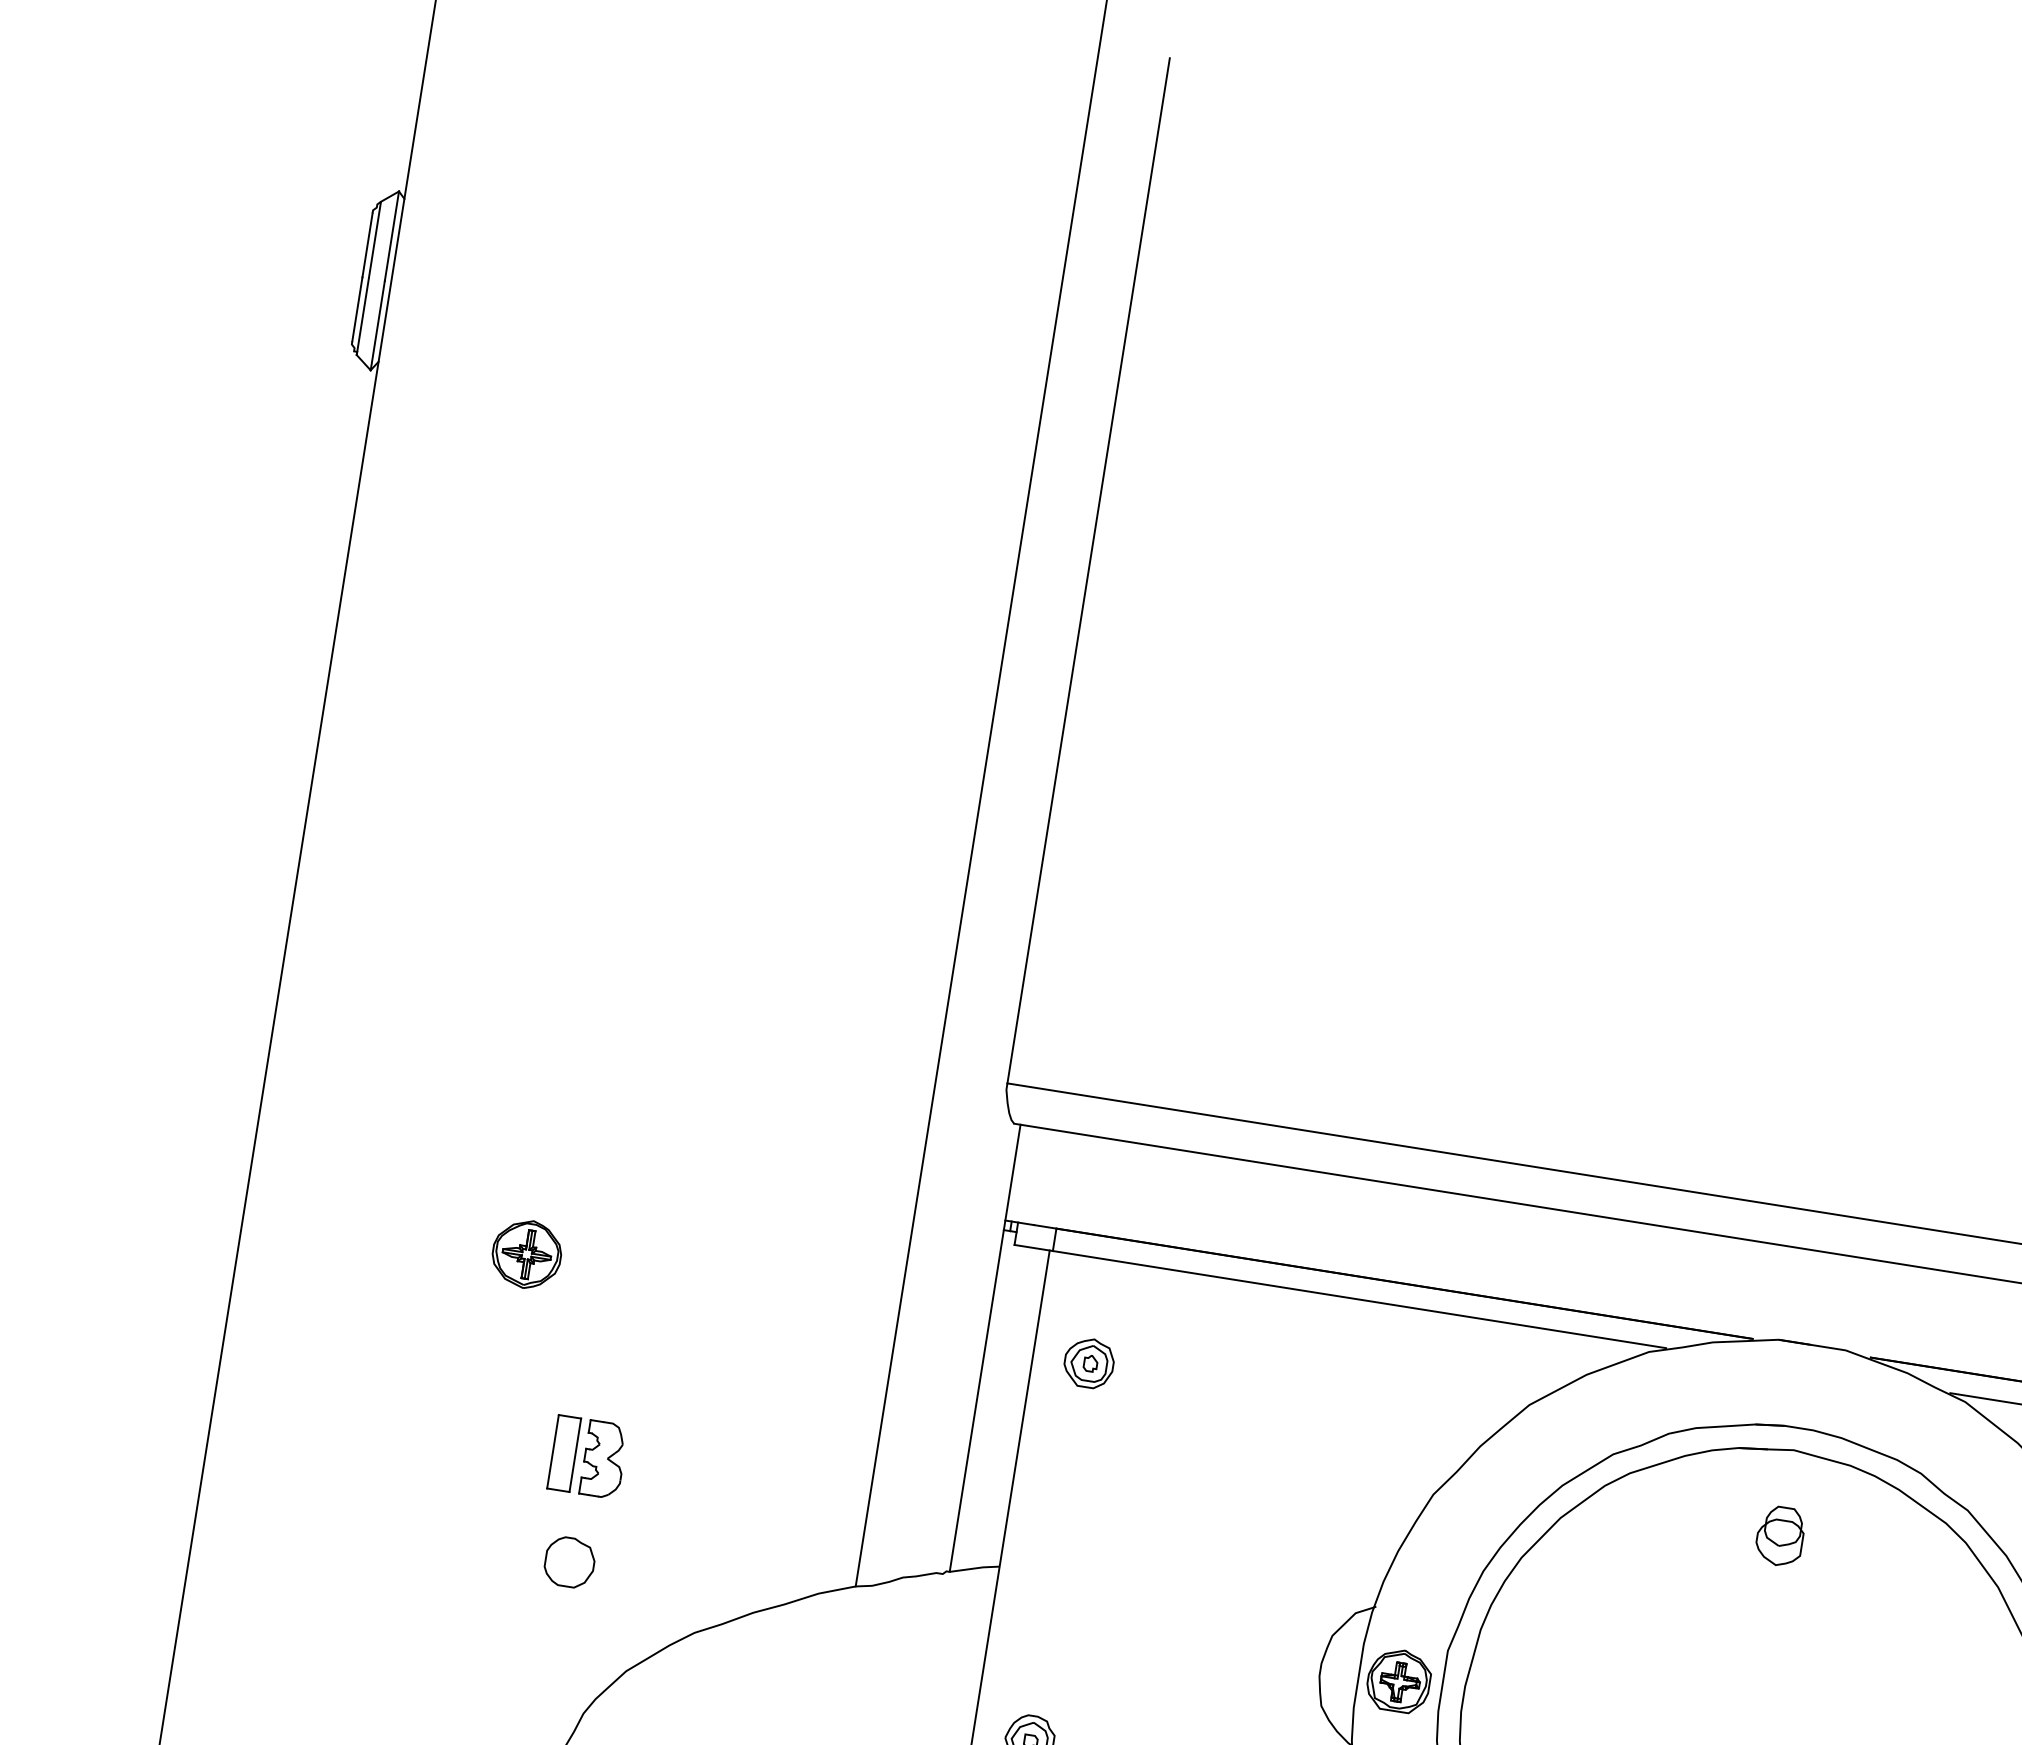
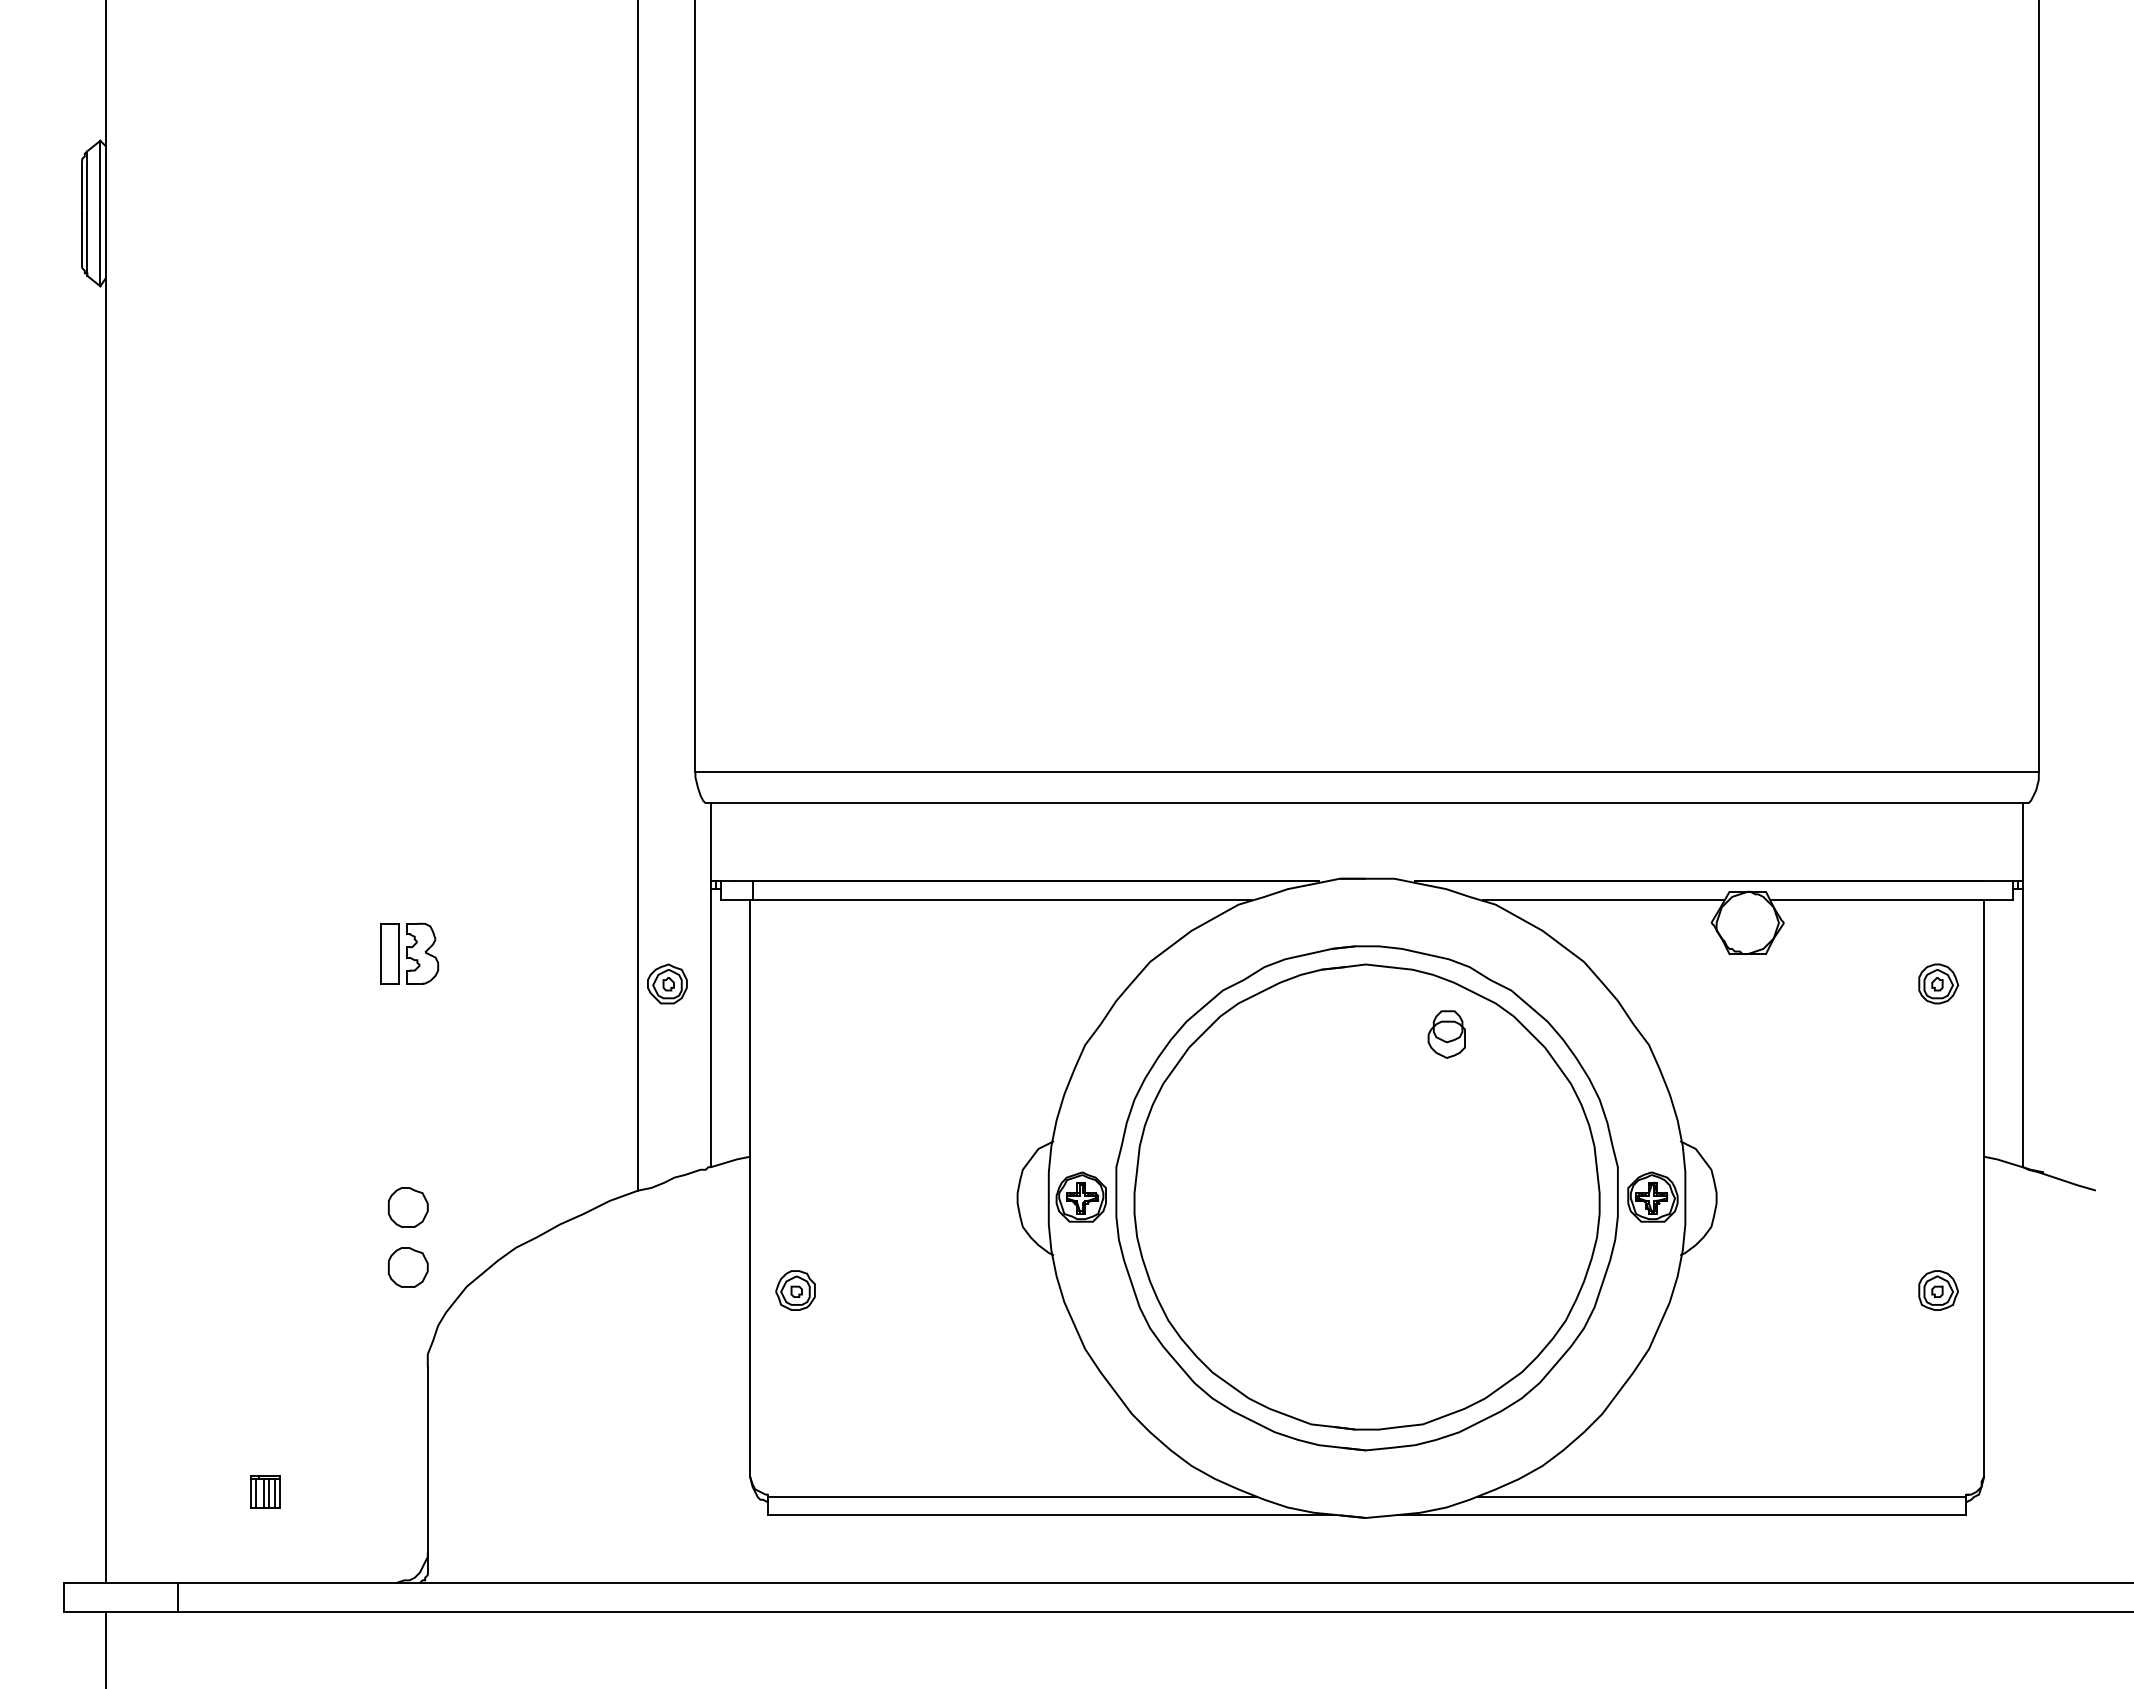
part: (526, 1254) -> (335, 968), removed
part: (1089, 1362) -> (667, 983), moved
part: (588, 1457) -> (409, 953), moved
part: (1779, 1536) -> (1446, 1034), moved
part: (558, 1636) -> (408, 1267), added

